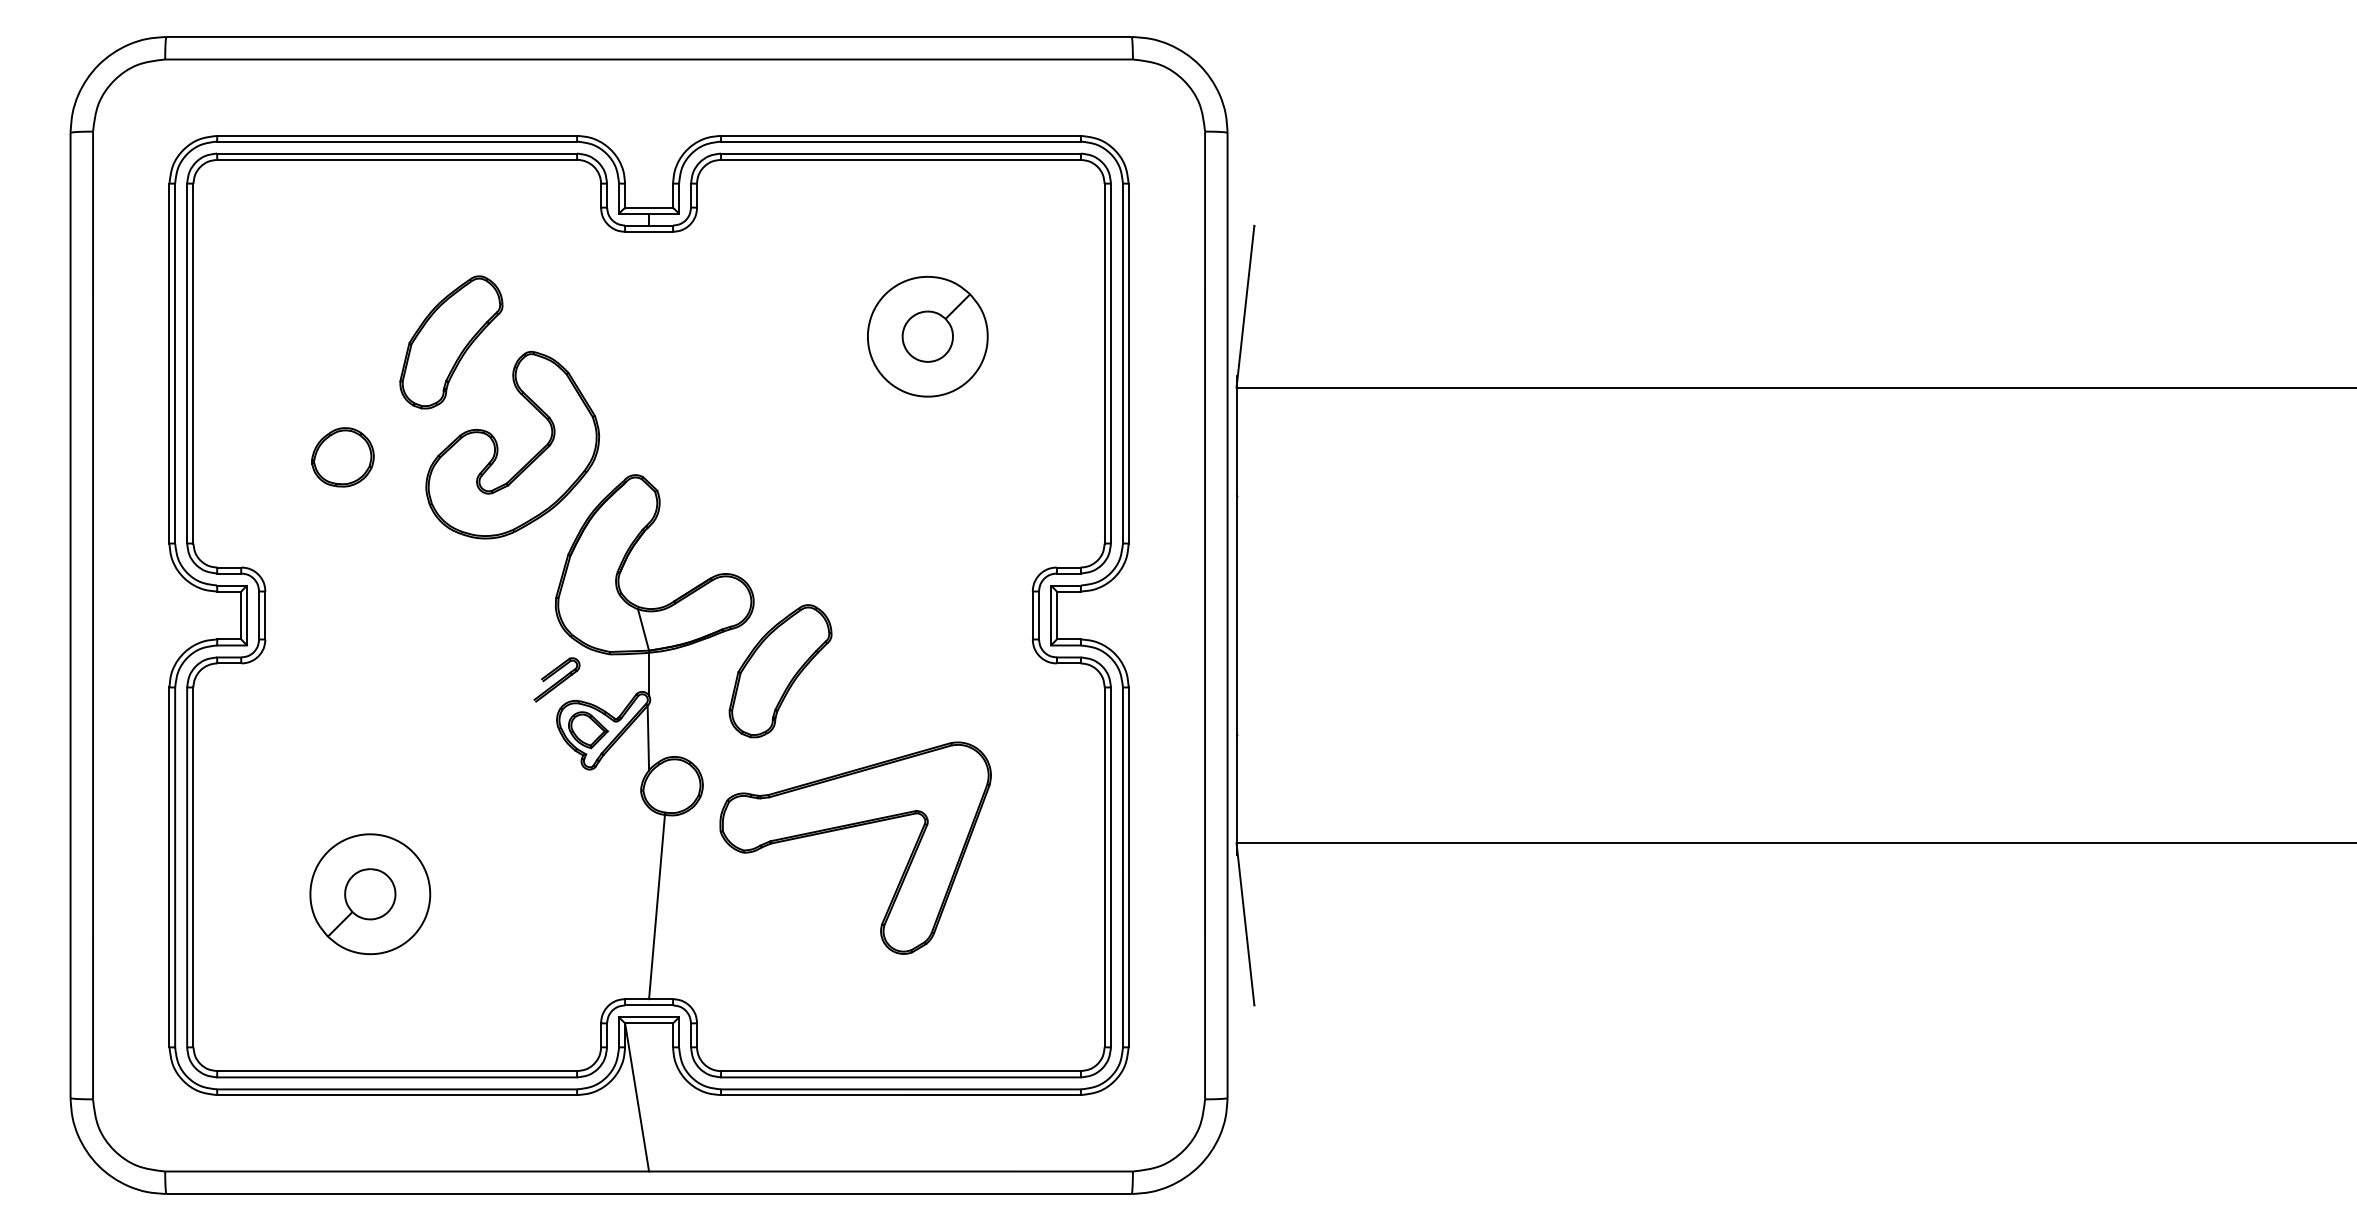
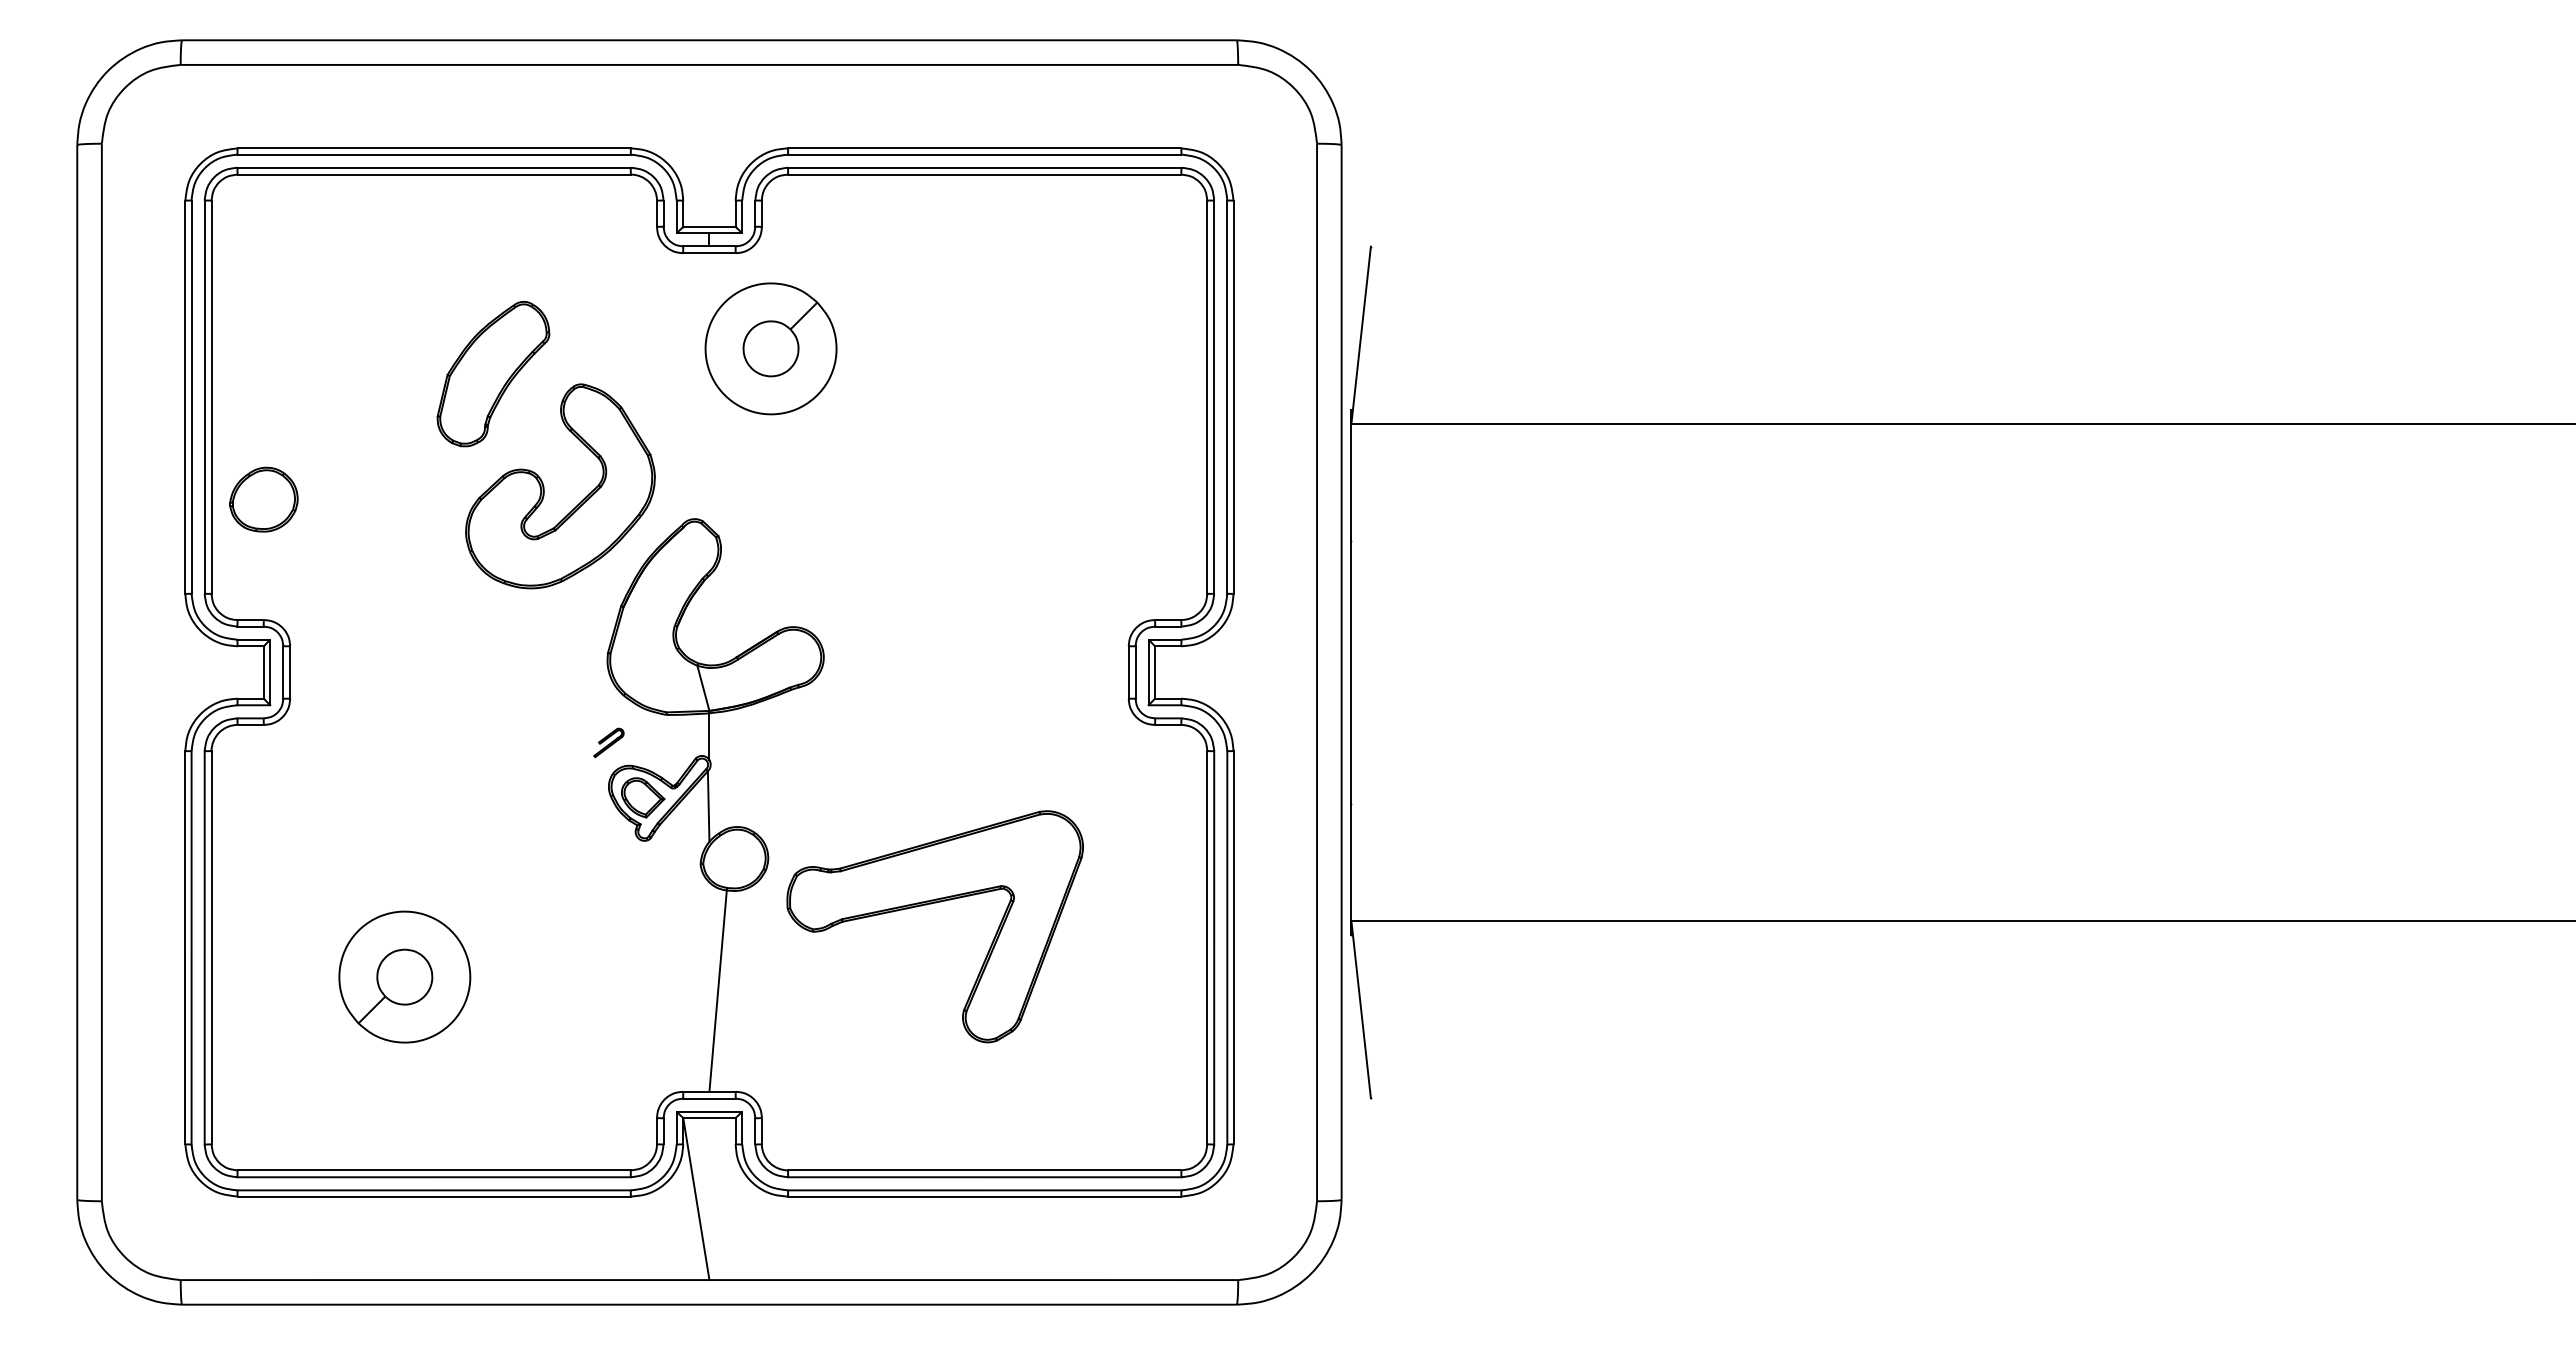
part: (927, 336) -> (770, 348), moved
part: (342, 457) -> (263, 499), moved
part: (779, 671) -> (852, 733), removed
part: (556, 679) -> (608, 742), size x0.6

